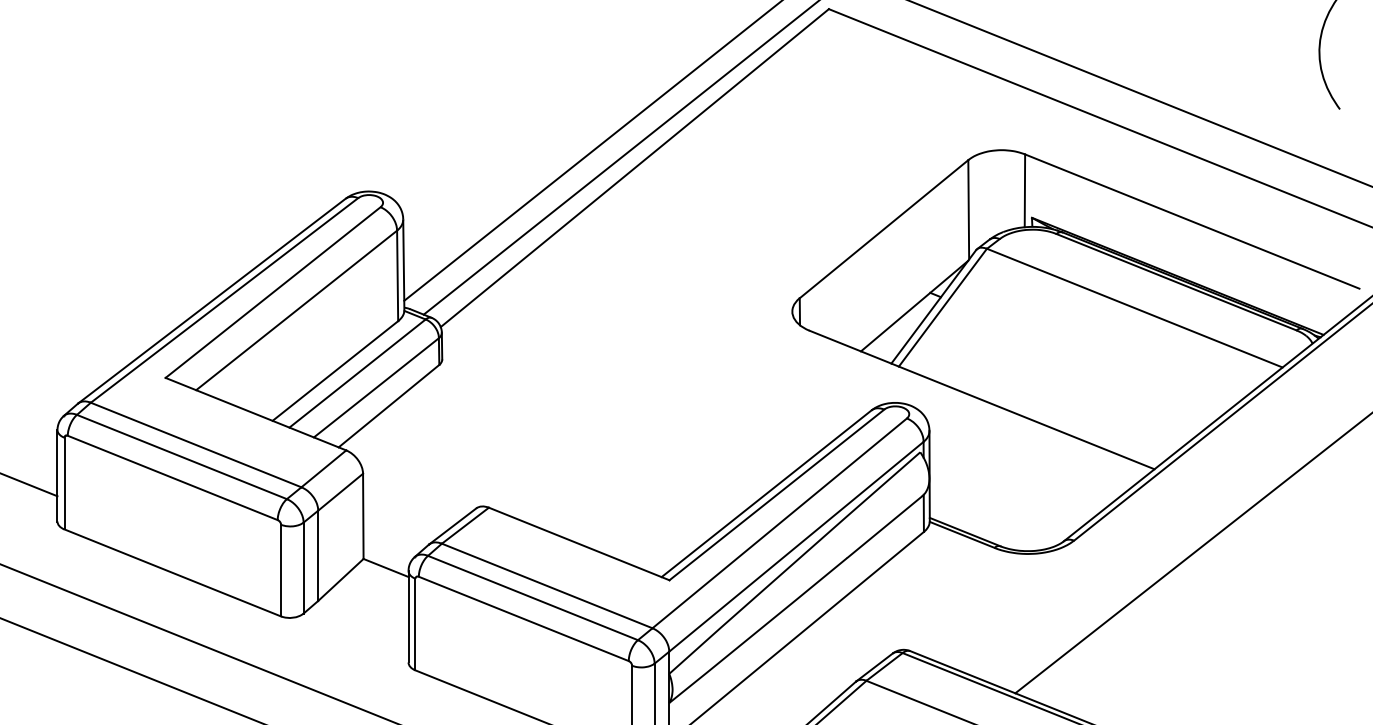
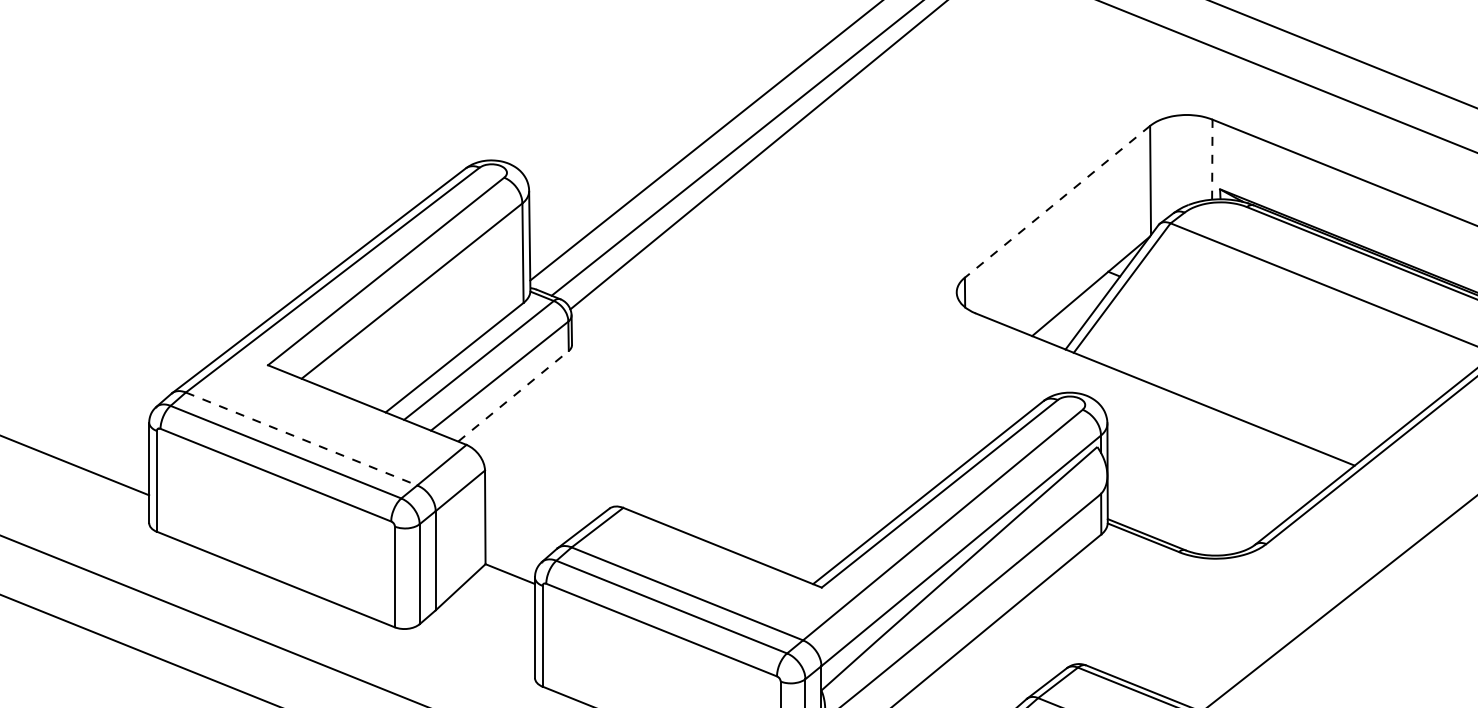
line: (1024, 190) -> (1211, 159), solid -> dashed
line: (884, 229) -> (1058, 202), solid -> dashed
line: (389, 405) -> (514, 395), solid -> dashed
line: (196, 445) -> (301, 439), solid -> dashed

